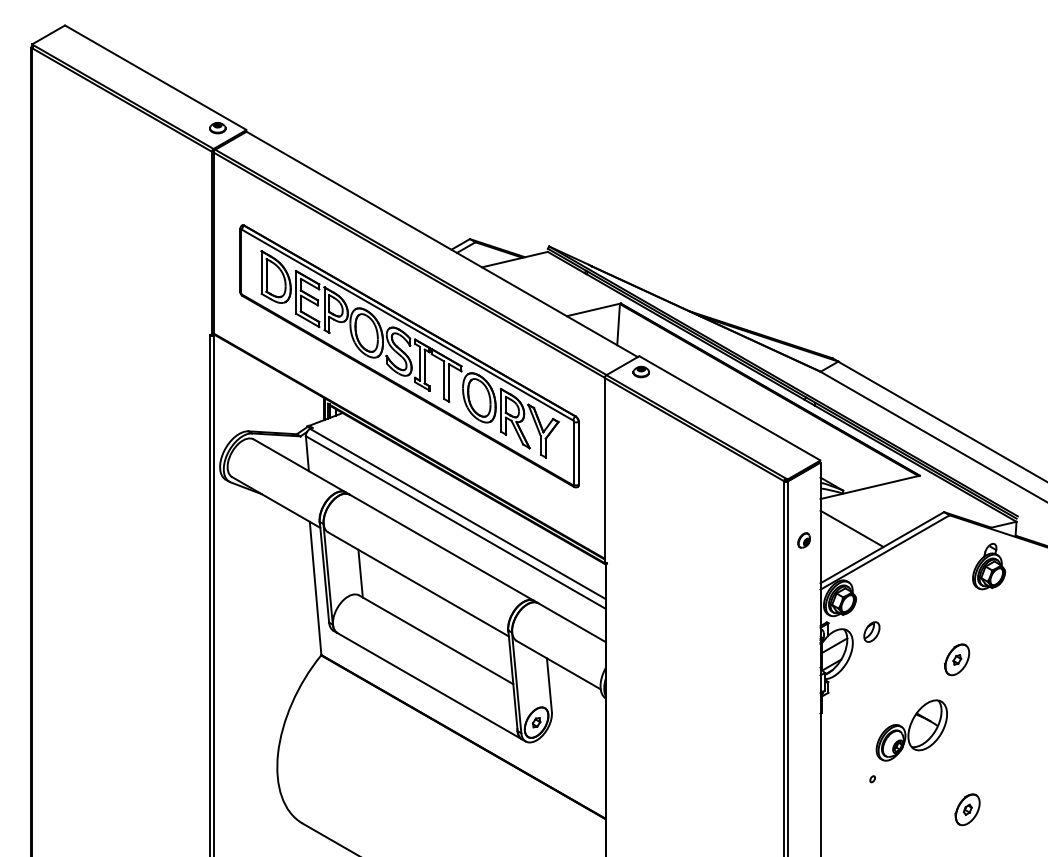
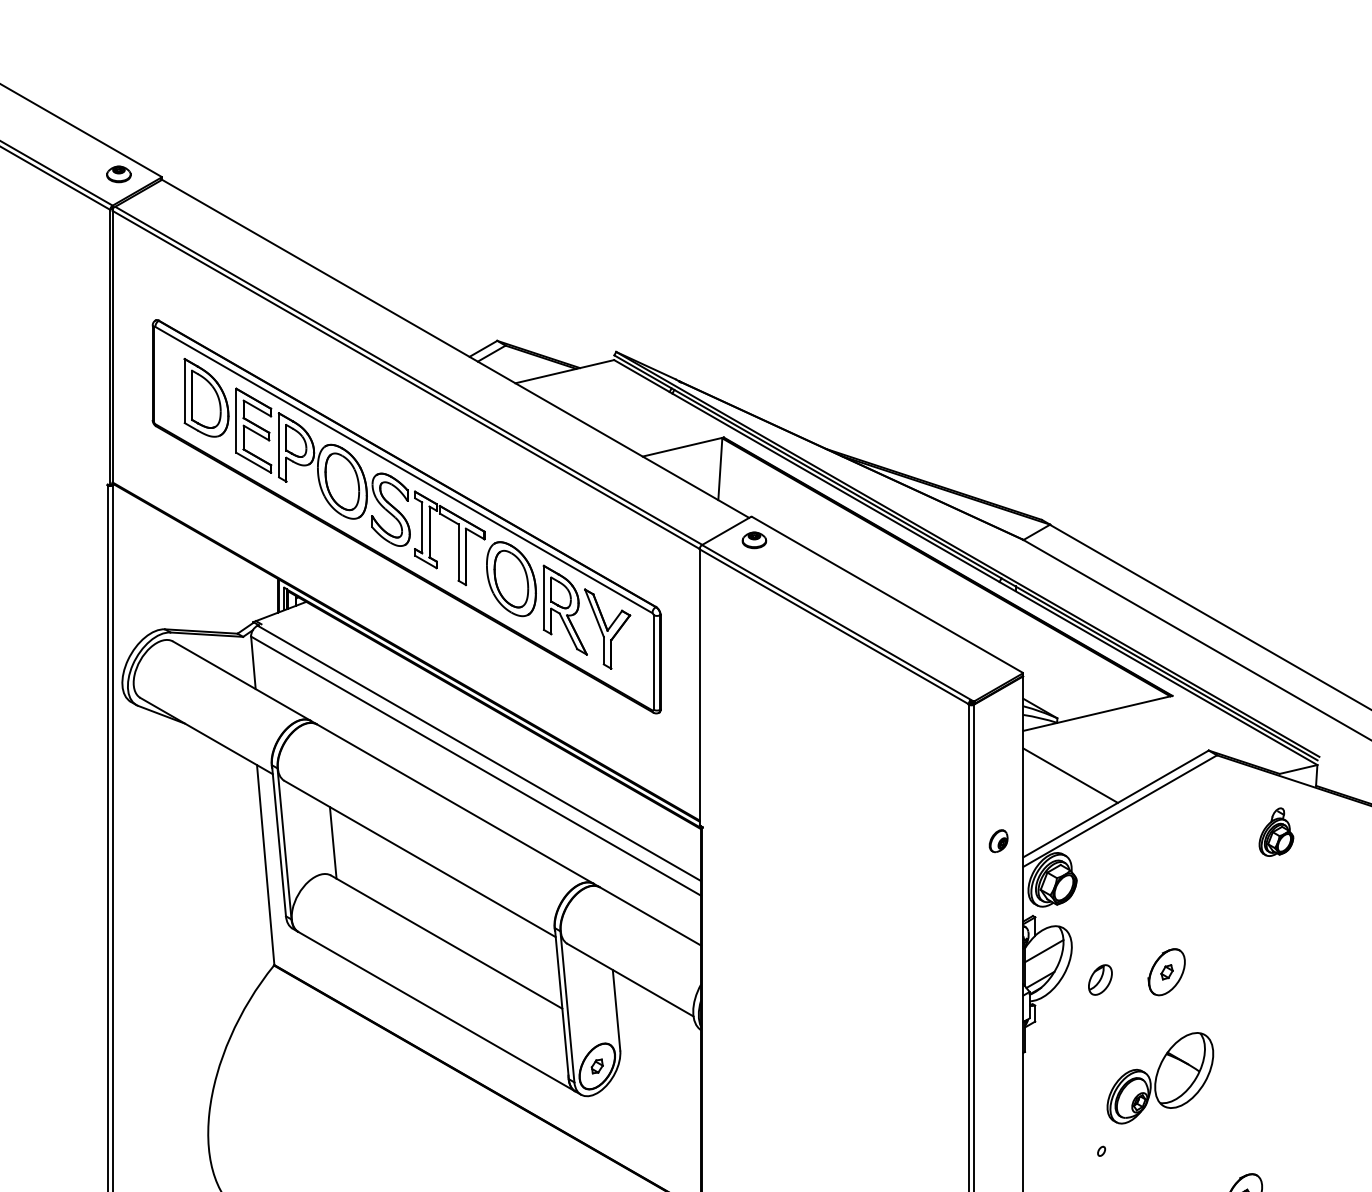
part: (803, 540) -> (997, 841), moved
part: (989, 566) -> (1276, 832), size x0.7
part: (871, 631) -> (1099, 979), moved
part: (957, 659) -> (1167, 971), moved

